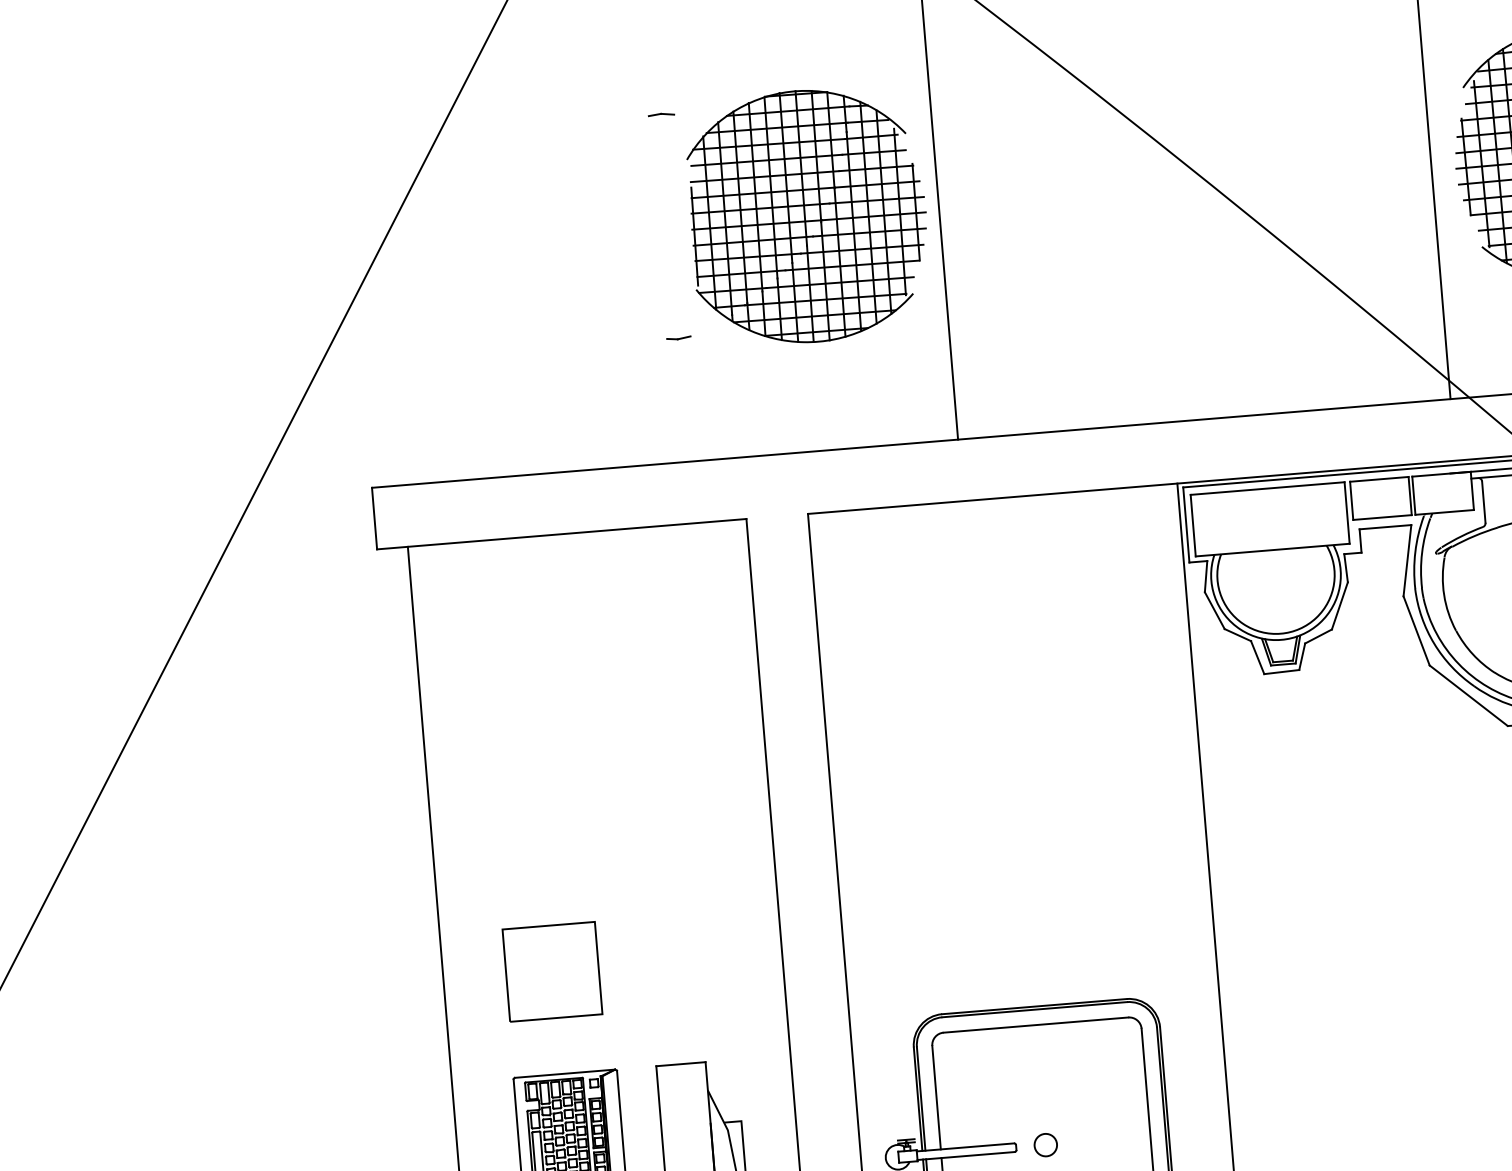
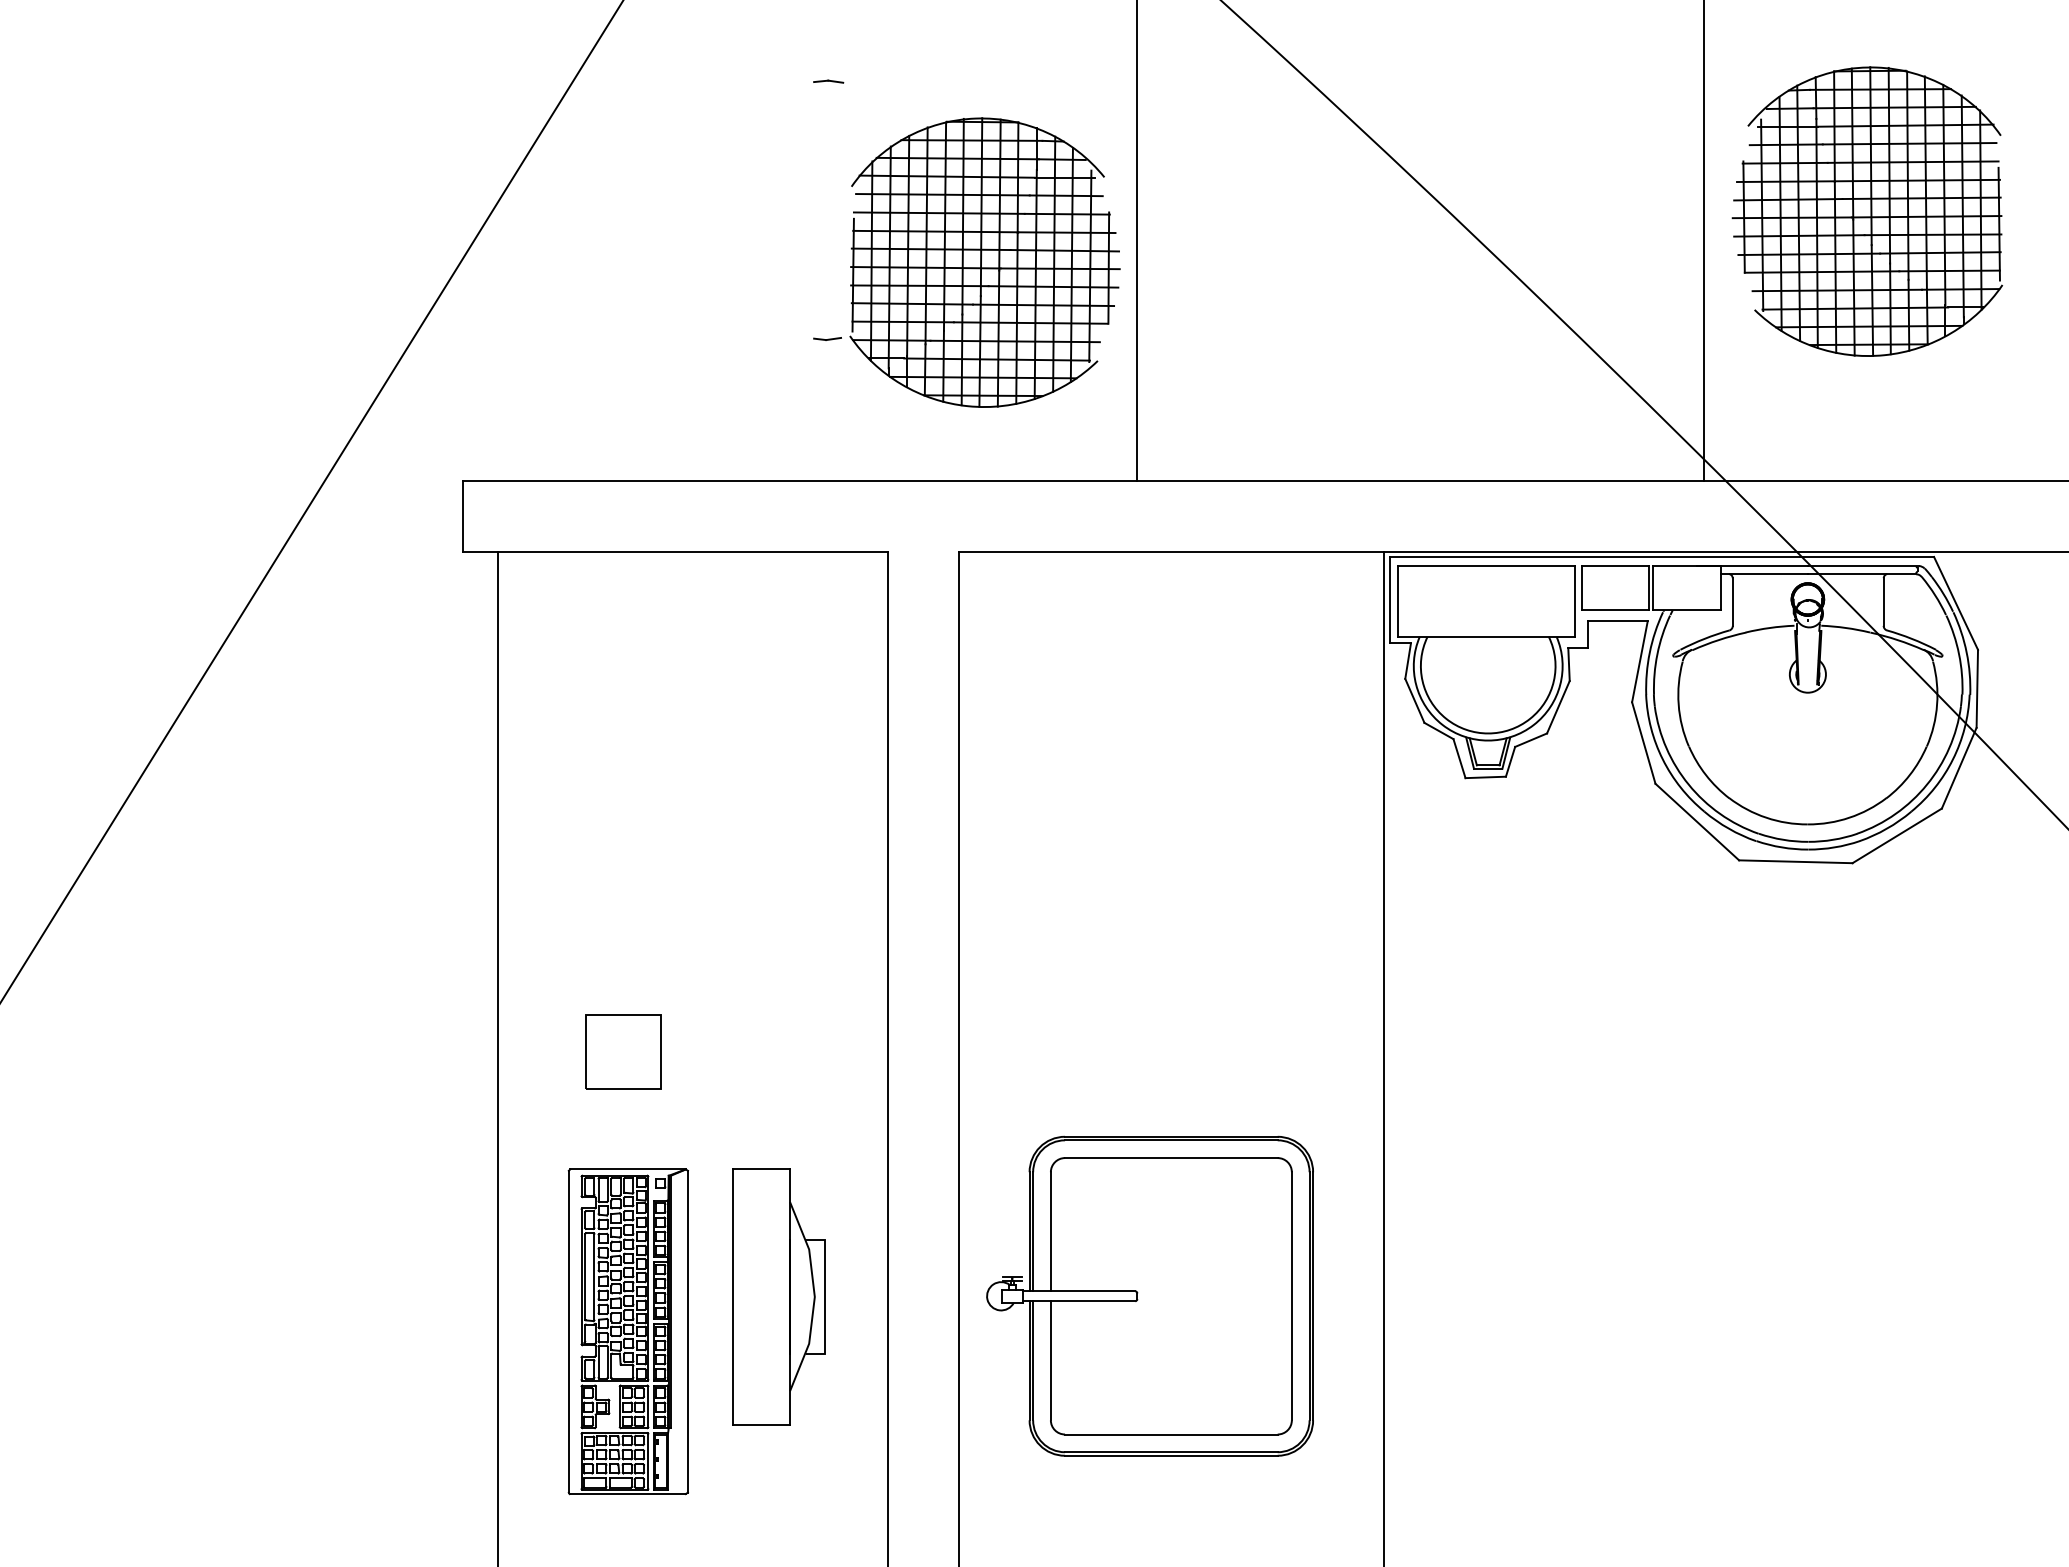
part: (807, 216) -> (984, 262), moved
part: (552, 971) -> (623, 1051), size x0.7
circle: (1045, 1145) -> (1171, 1296), removed

